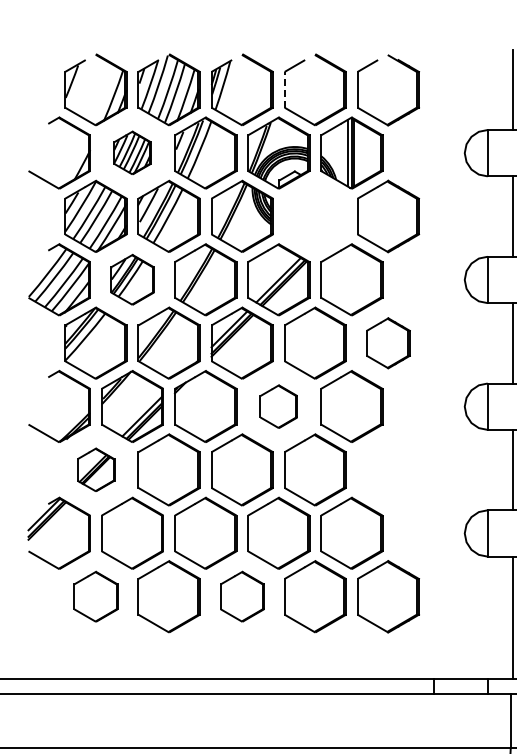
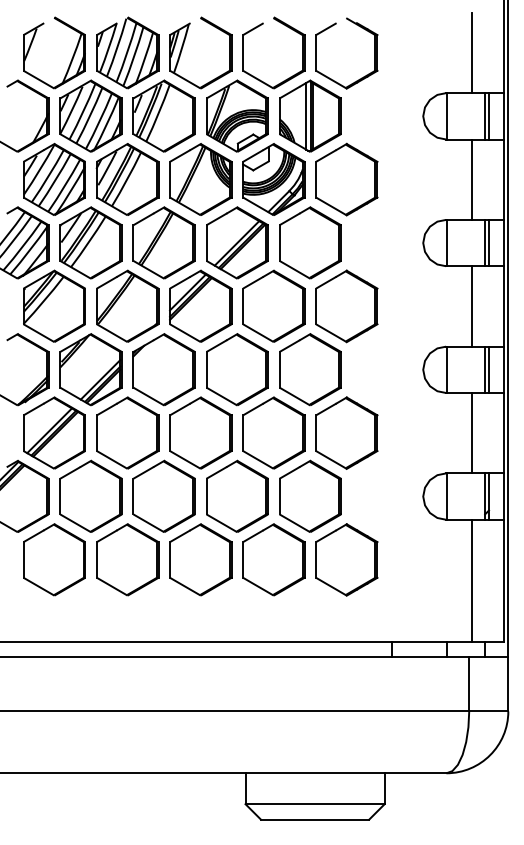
line: (285, 89) -> (243, 52), dashed -> solid
part: (132, 152) -> (90, 115), size x1.67
part: (315, 216) -> (273, 179), added
part: (132, 279) -> (90, 242), size x1.43
part: (388, 343) -> (346, 306), size x1.43
part: (279, 406) -> (237, 369), size x1.67
part: (96, 469) -> (54, 432), size x1.67
part: (388, 469) -> (346, 432), added
part: (96, 596) -> (54, 559), size x1.43
part: (242, 596) -> (200, 559), size x1.43

